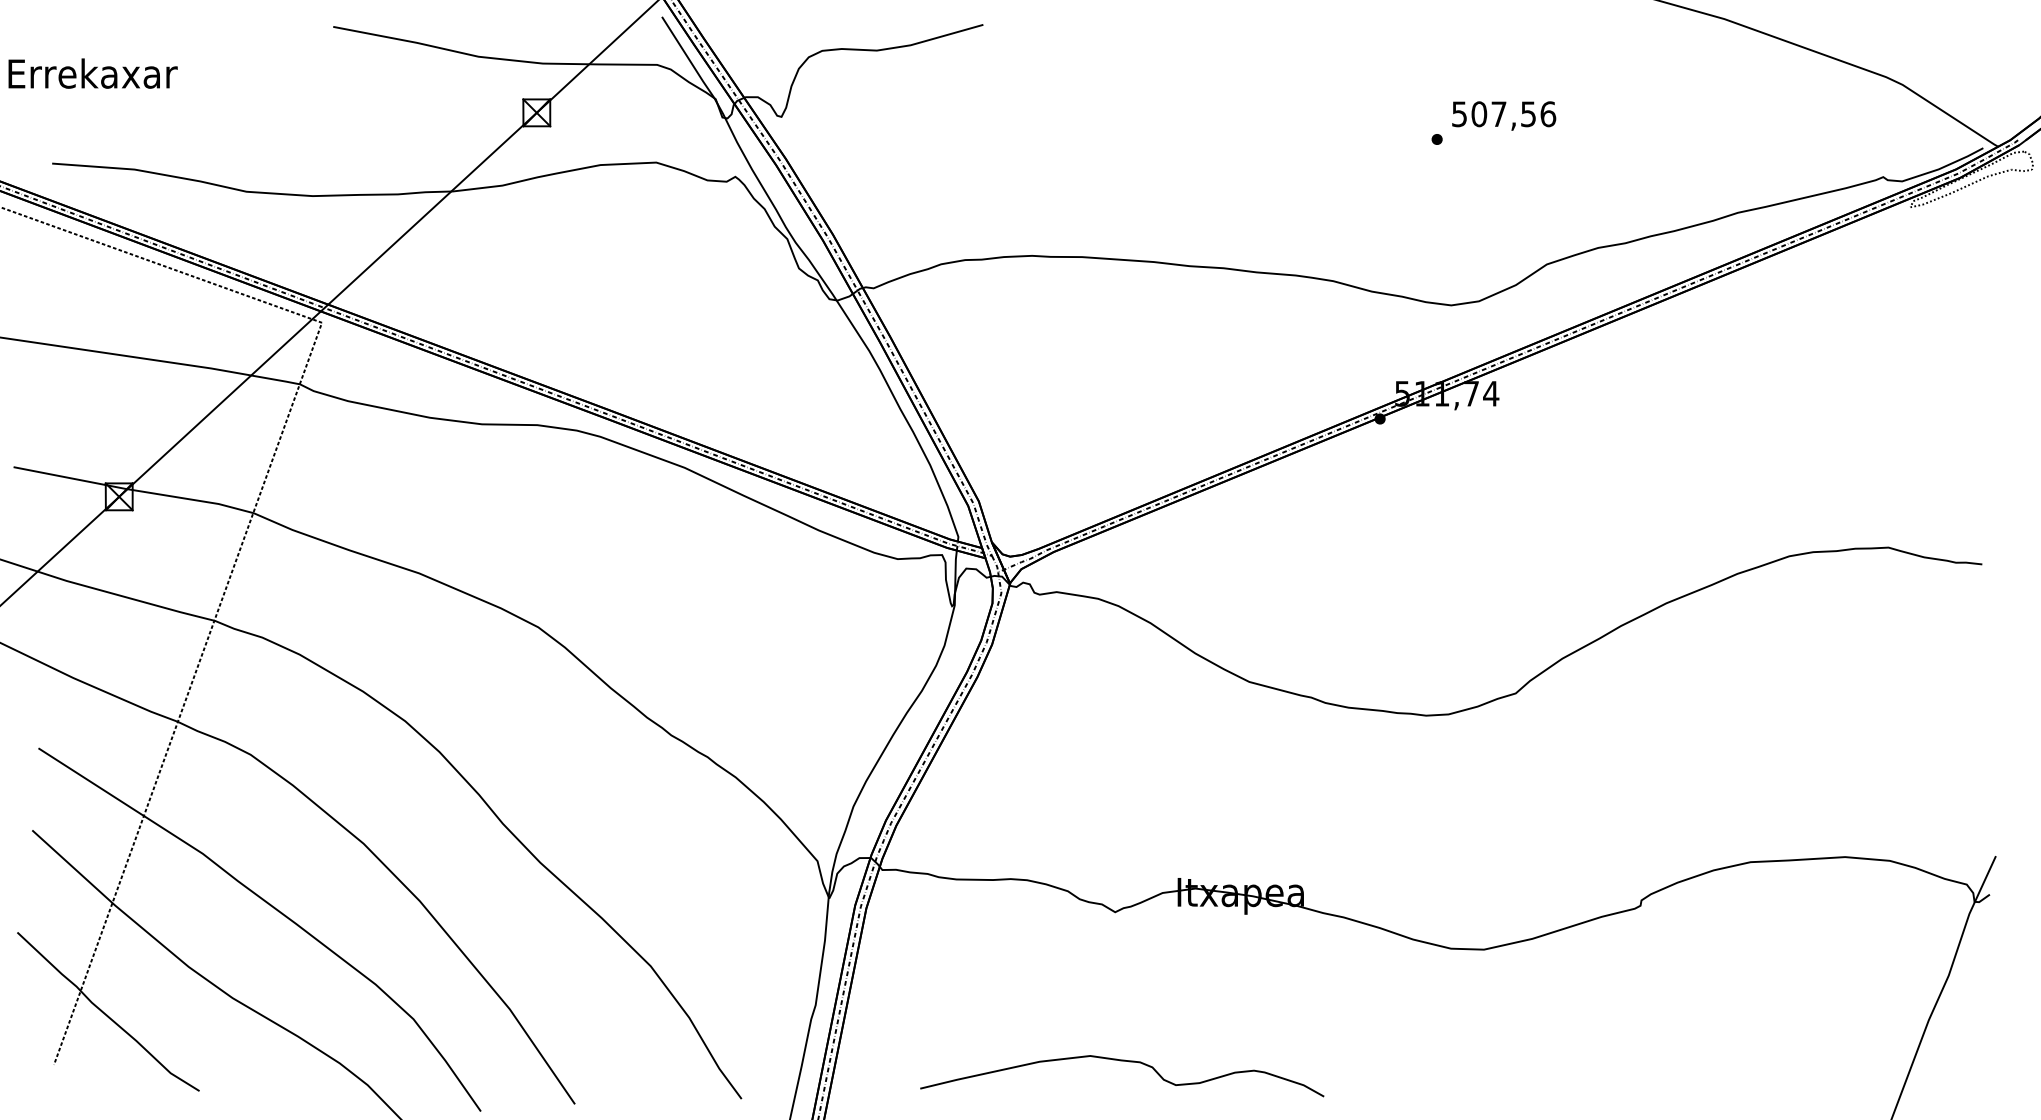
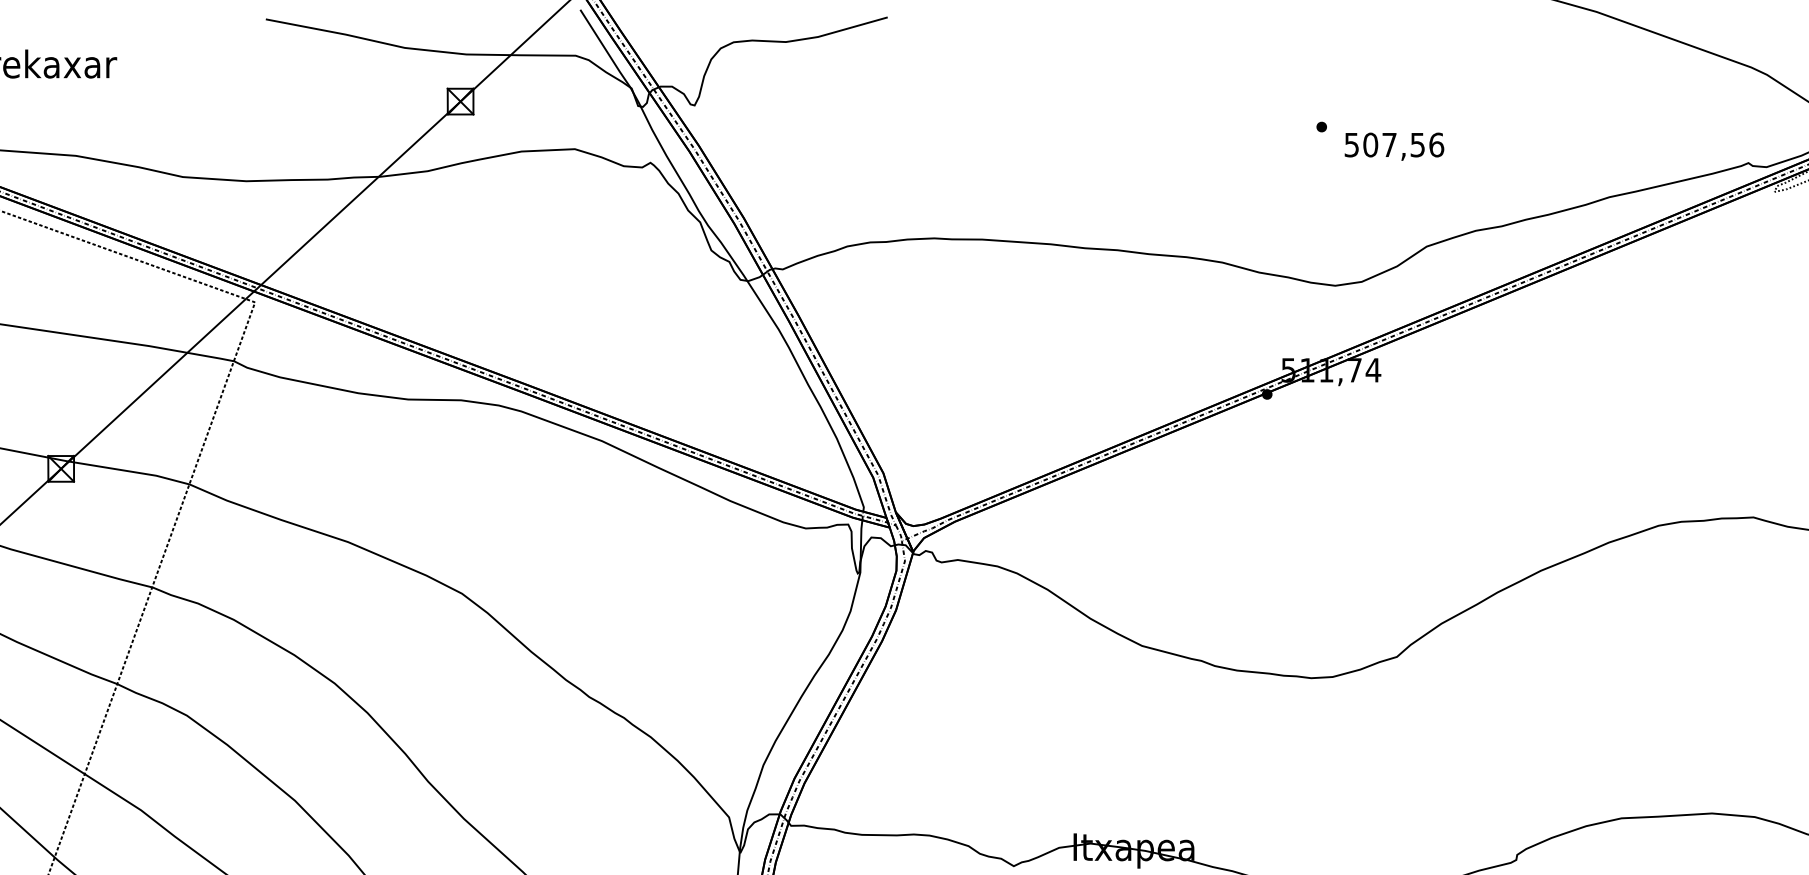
text: (1504, 115) -> (1394, 146), moved

